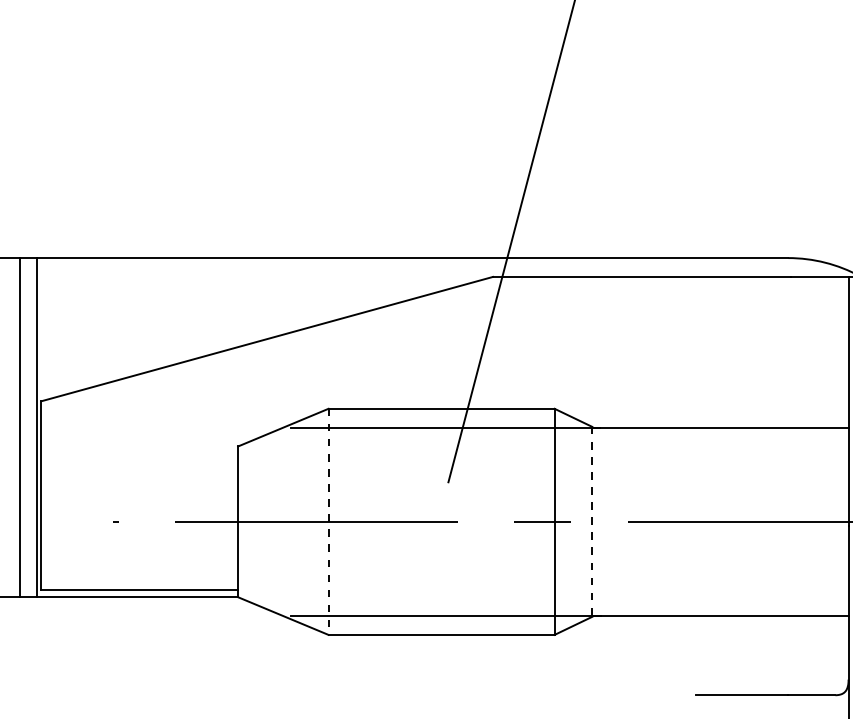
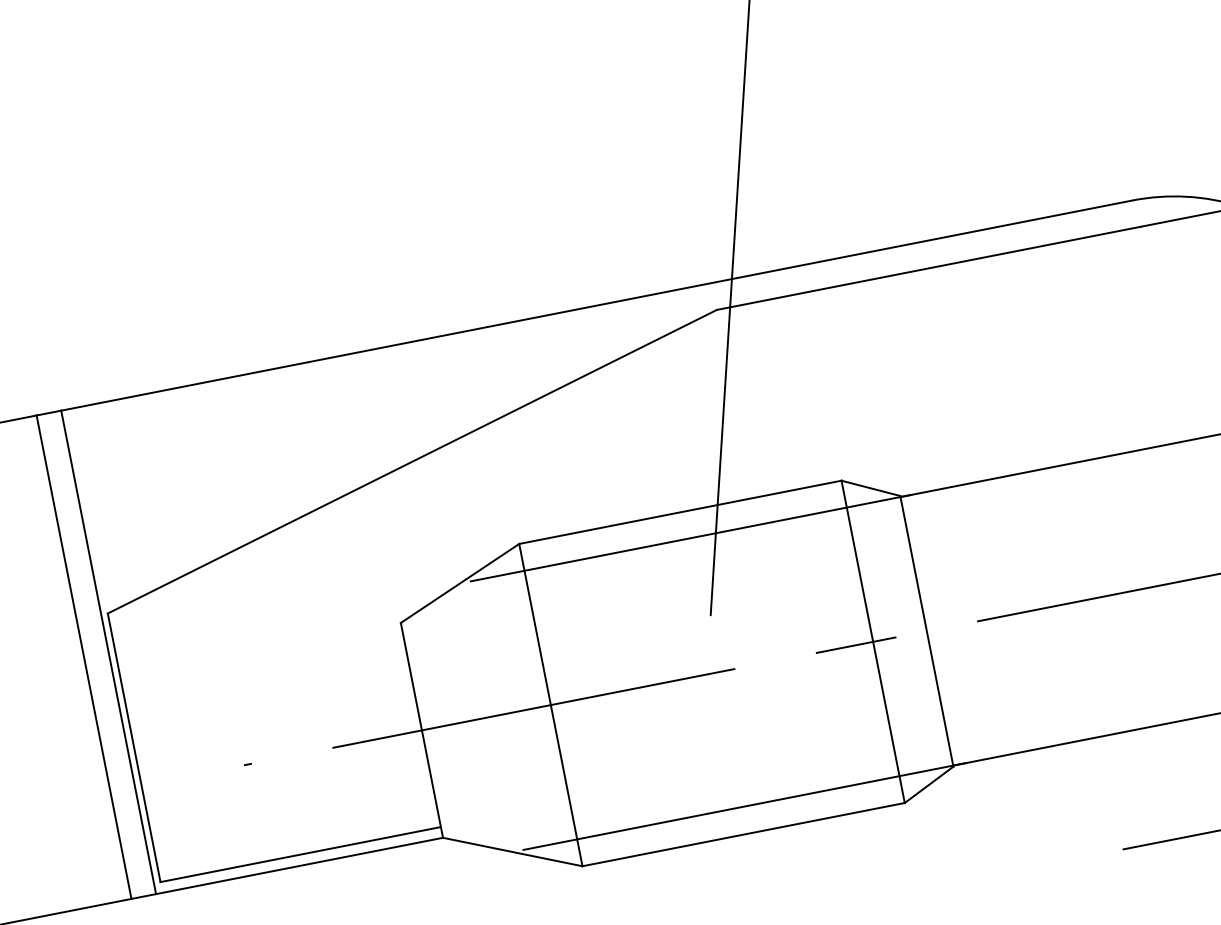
line: (592, 521) -> (927, 630), dashed -> solid
line: (328, 522) -> (550, 706), dashed -> solid

